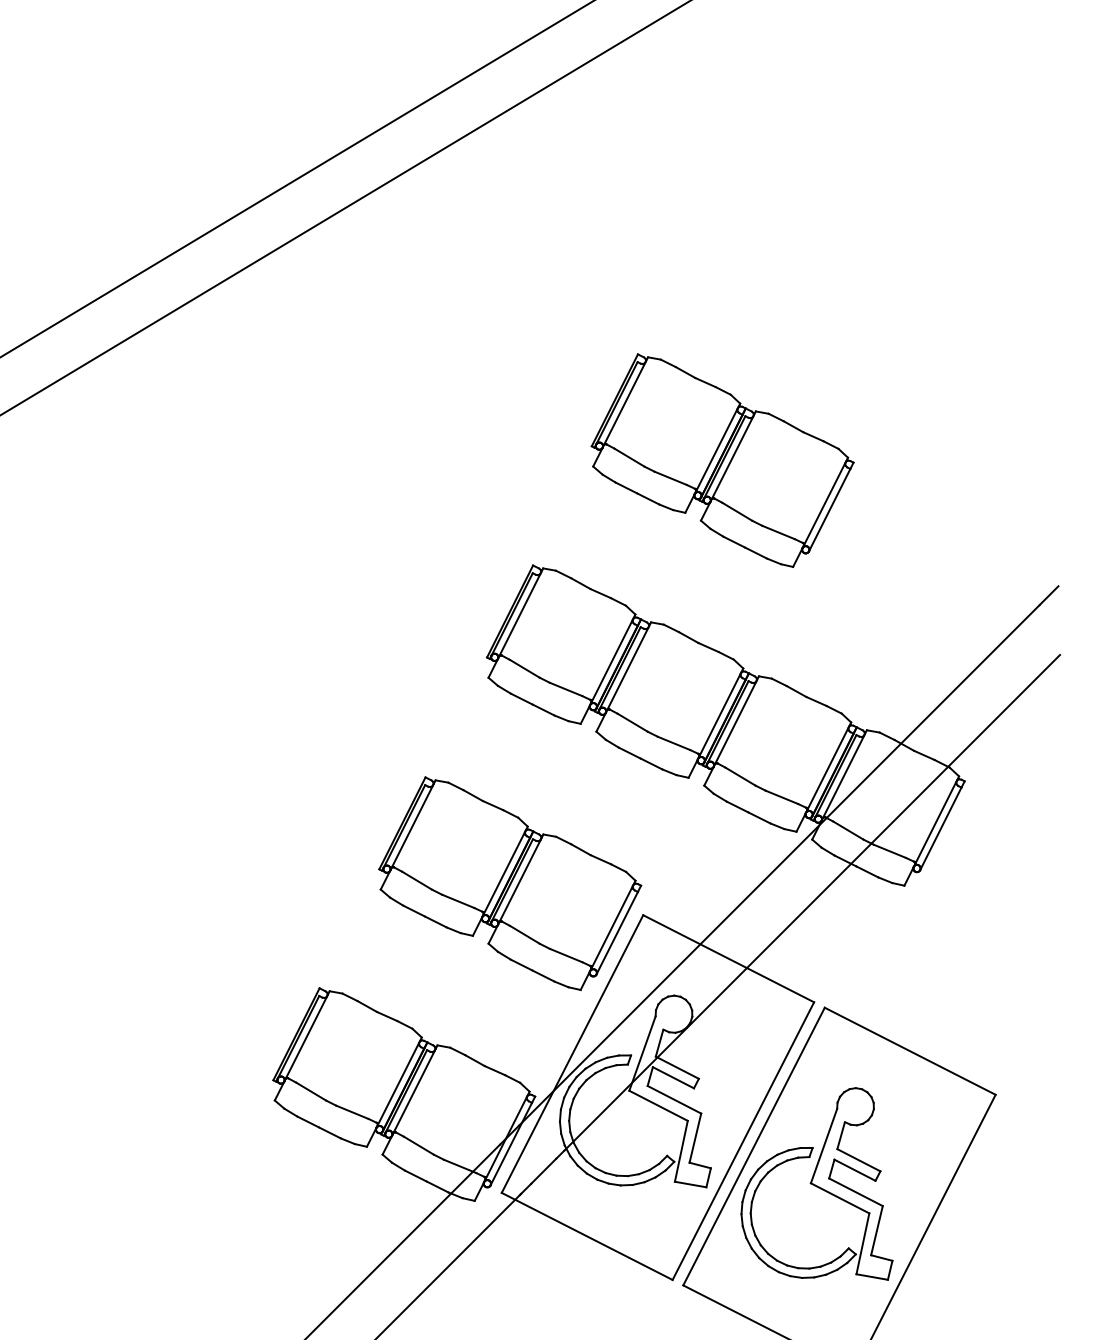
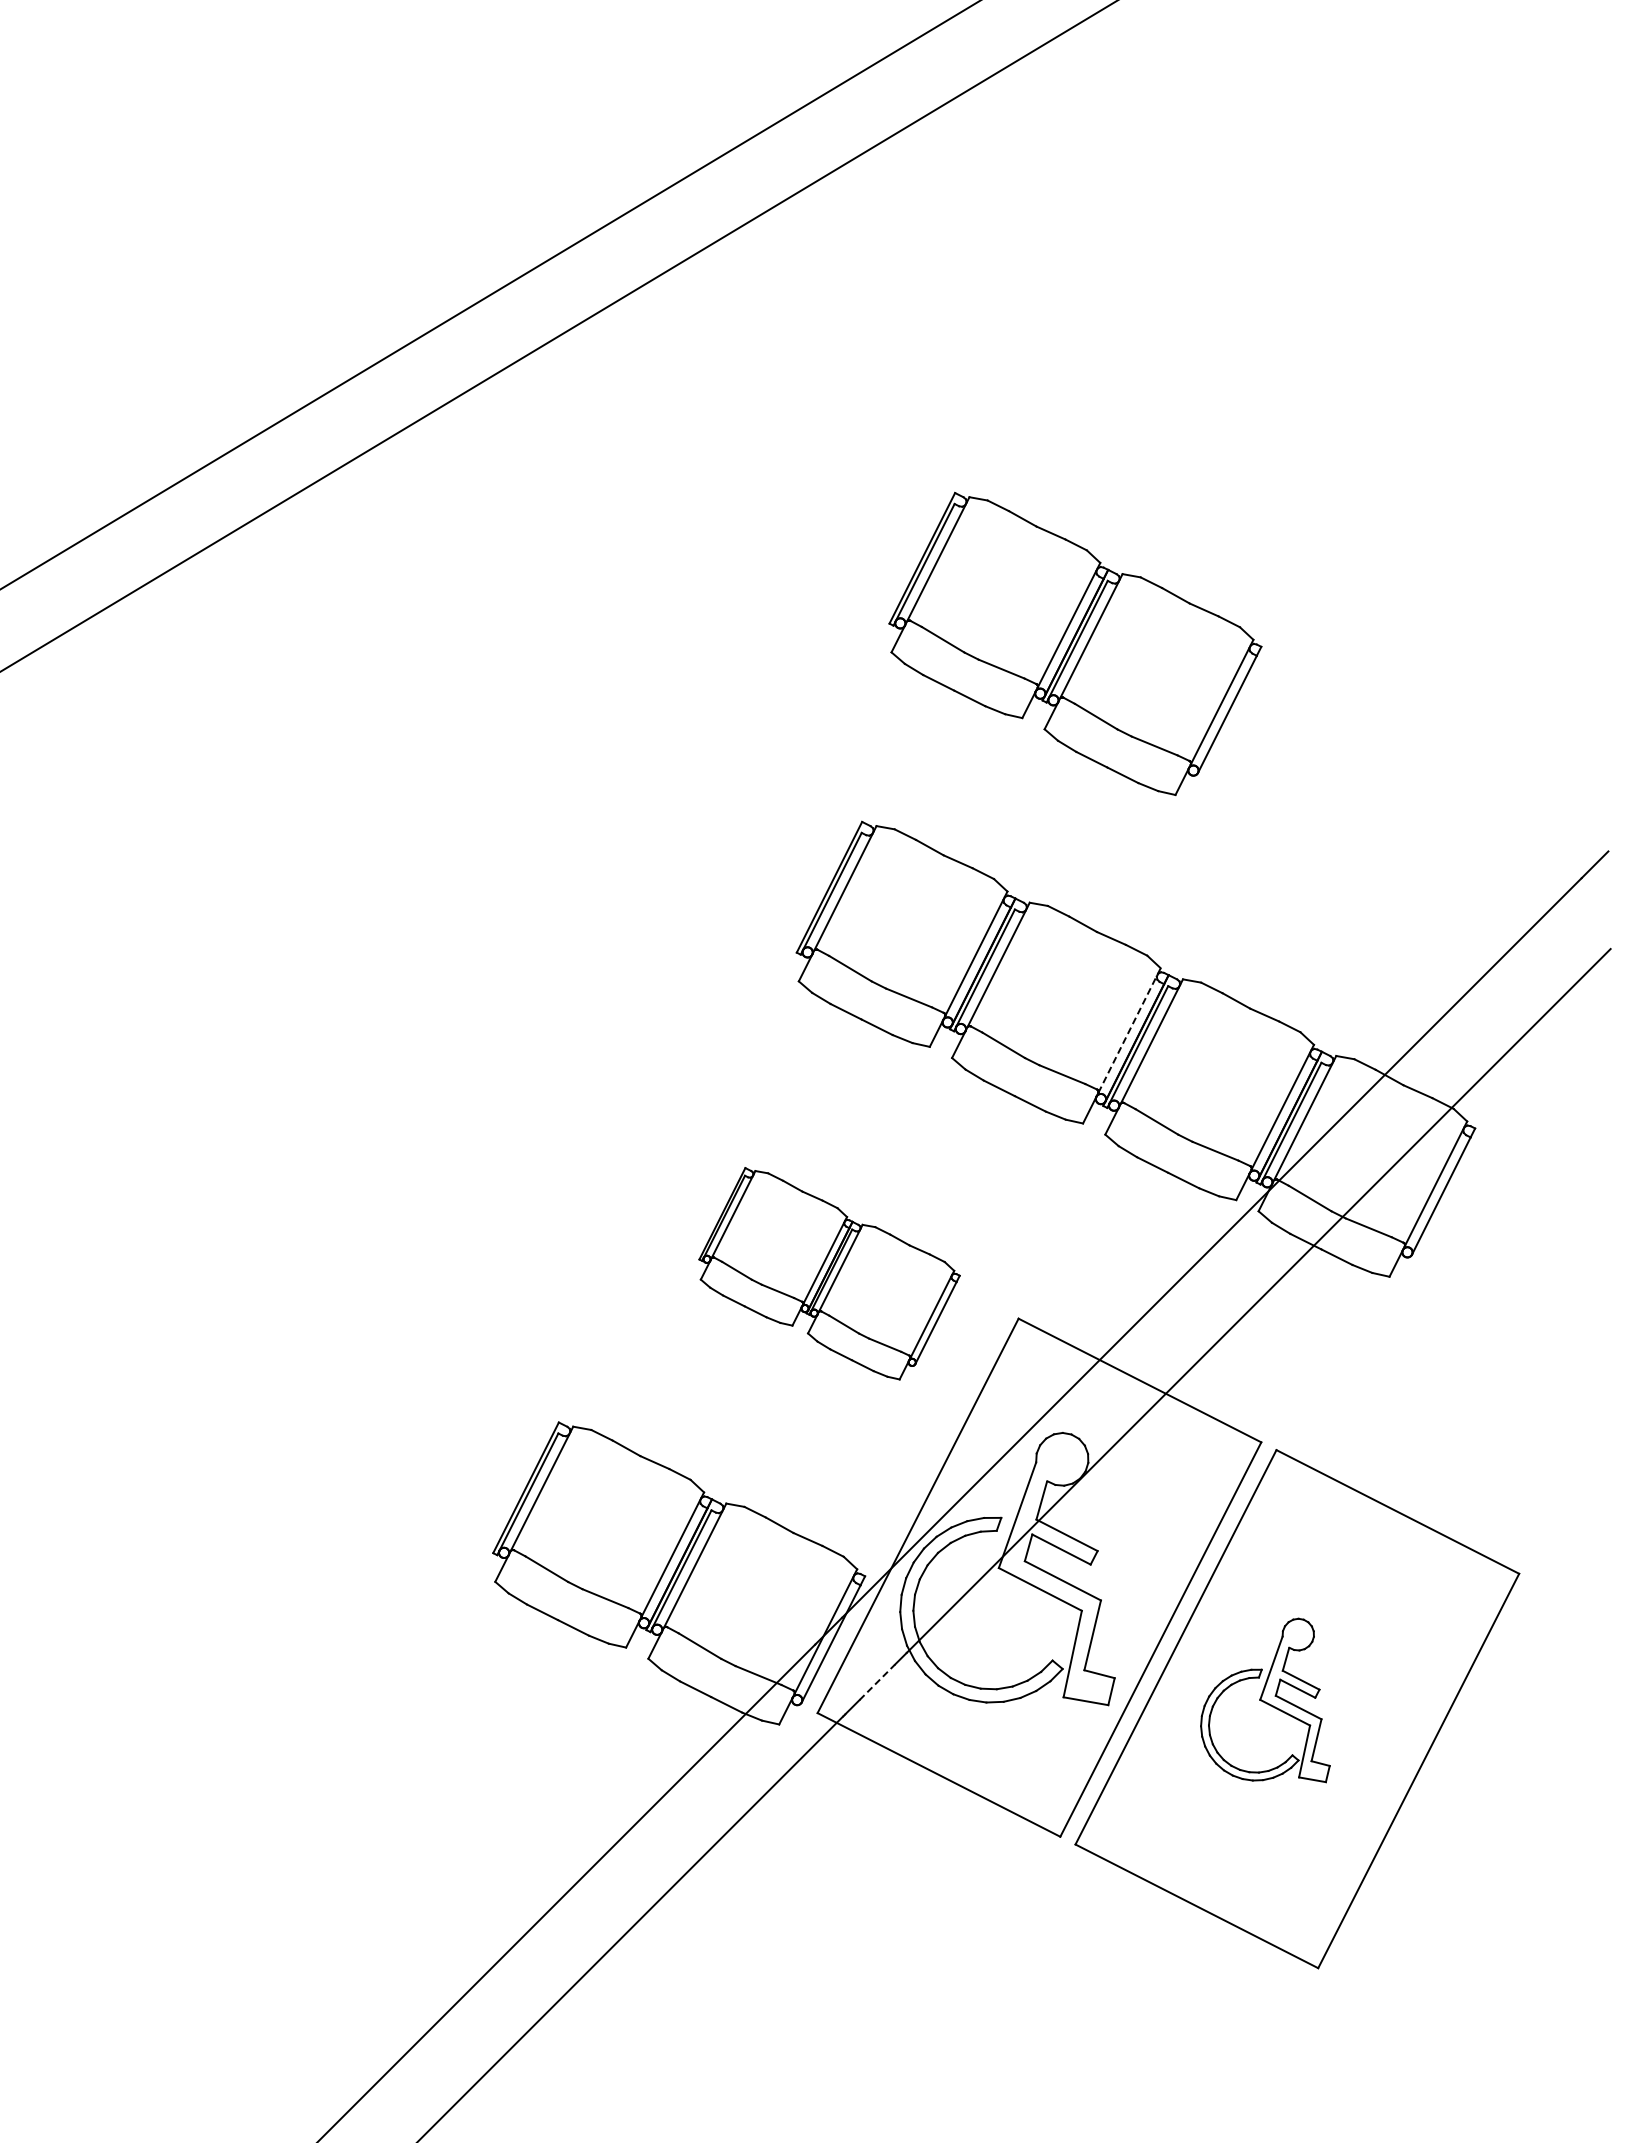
part: (722, 460) -> (1075, 643), moved
line: (721, 712) -> (1129, 1030), solid -> dashed
part: (510, 883) -> (829, 1273), size x0.7
line: (543, 1170) -> (877, 1681), solid -> dashed
part: (817, 1184) -> (1265, 1700), size x0.6

